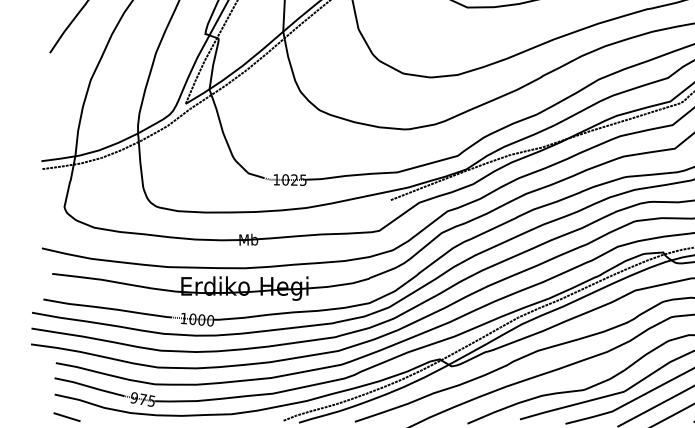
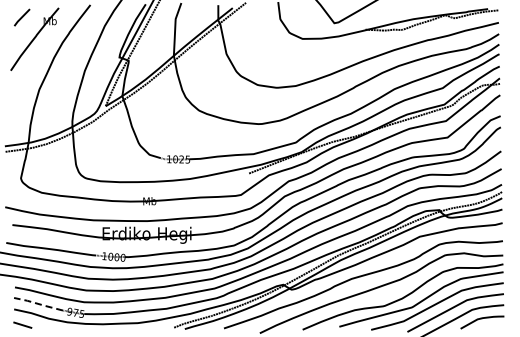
line: (89, 386) -> (38, 303), solid -> dashed

